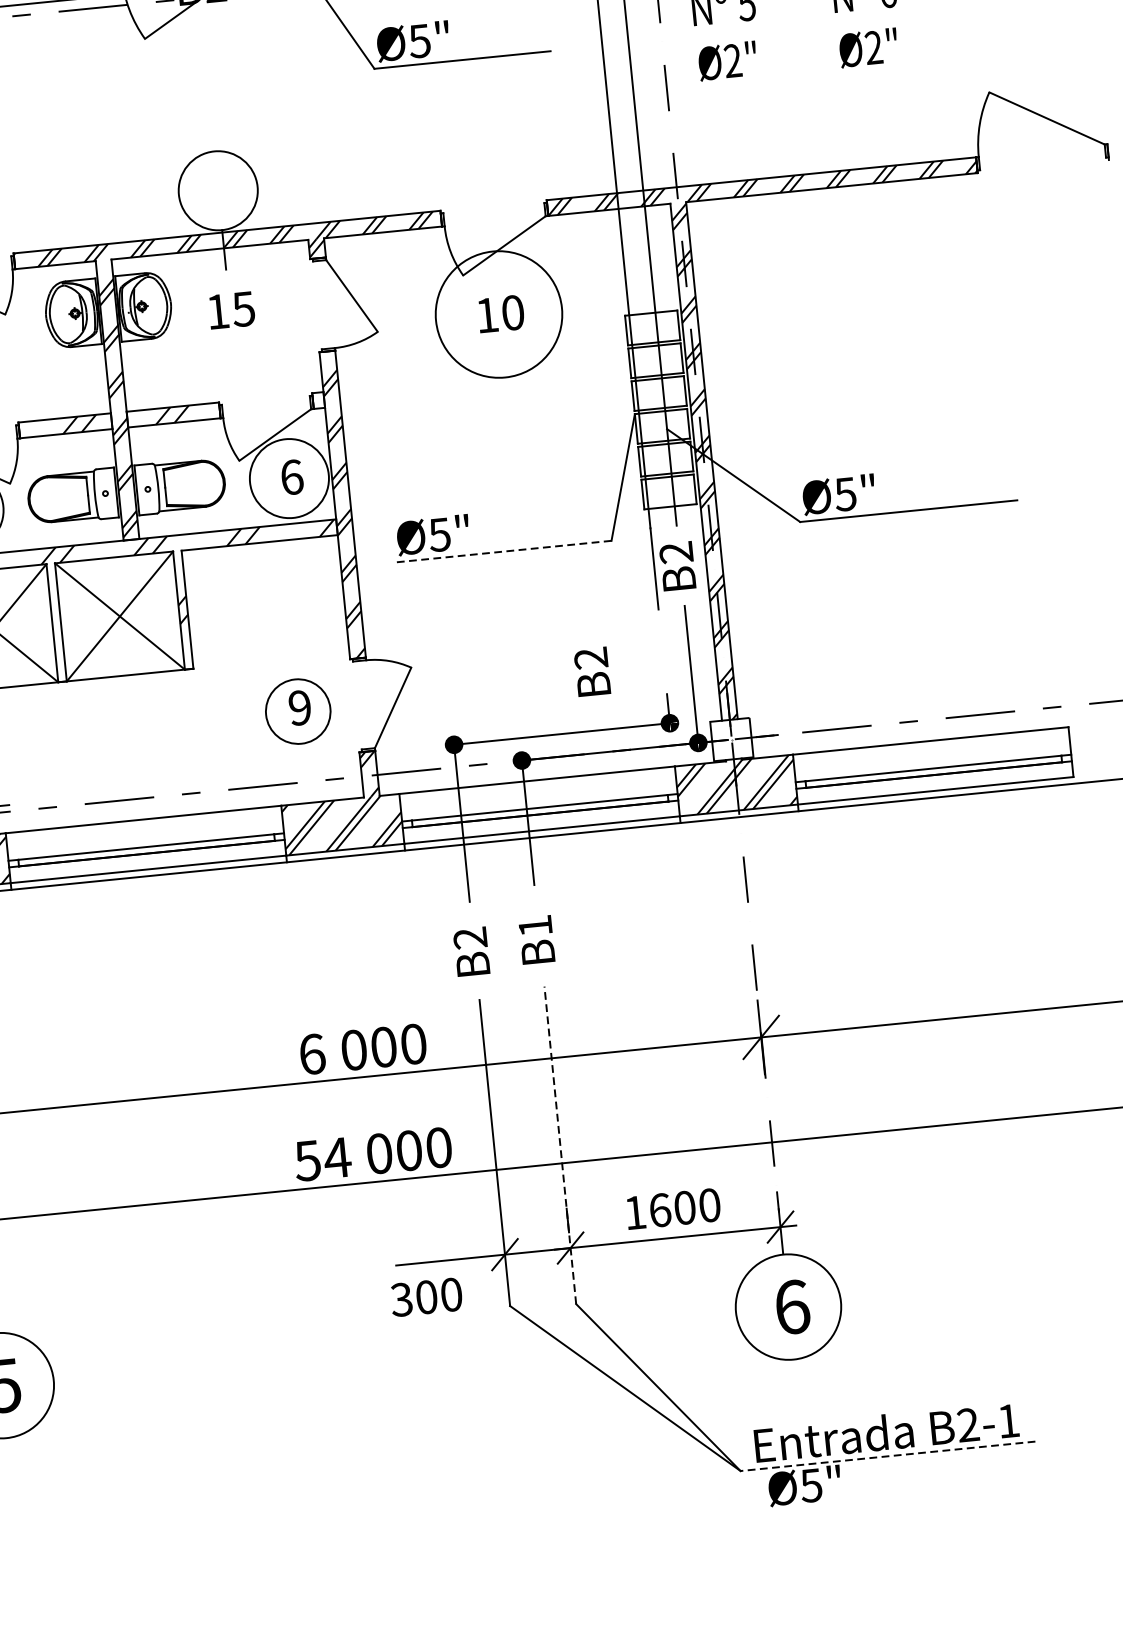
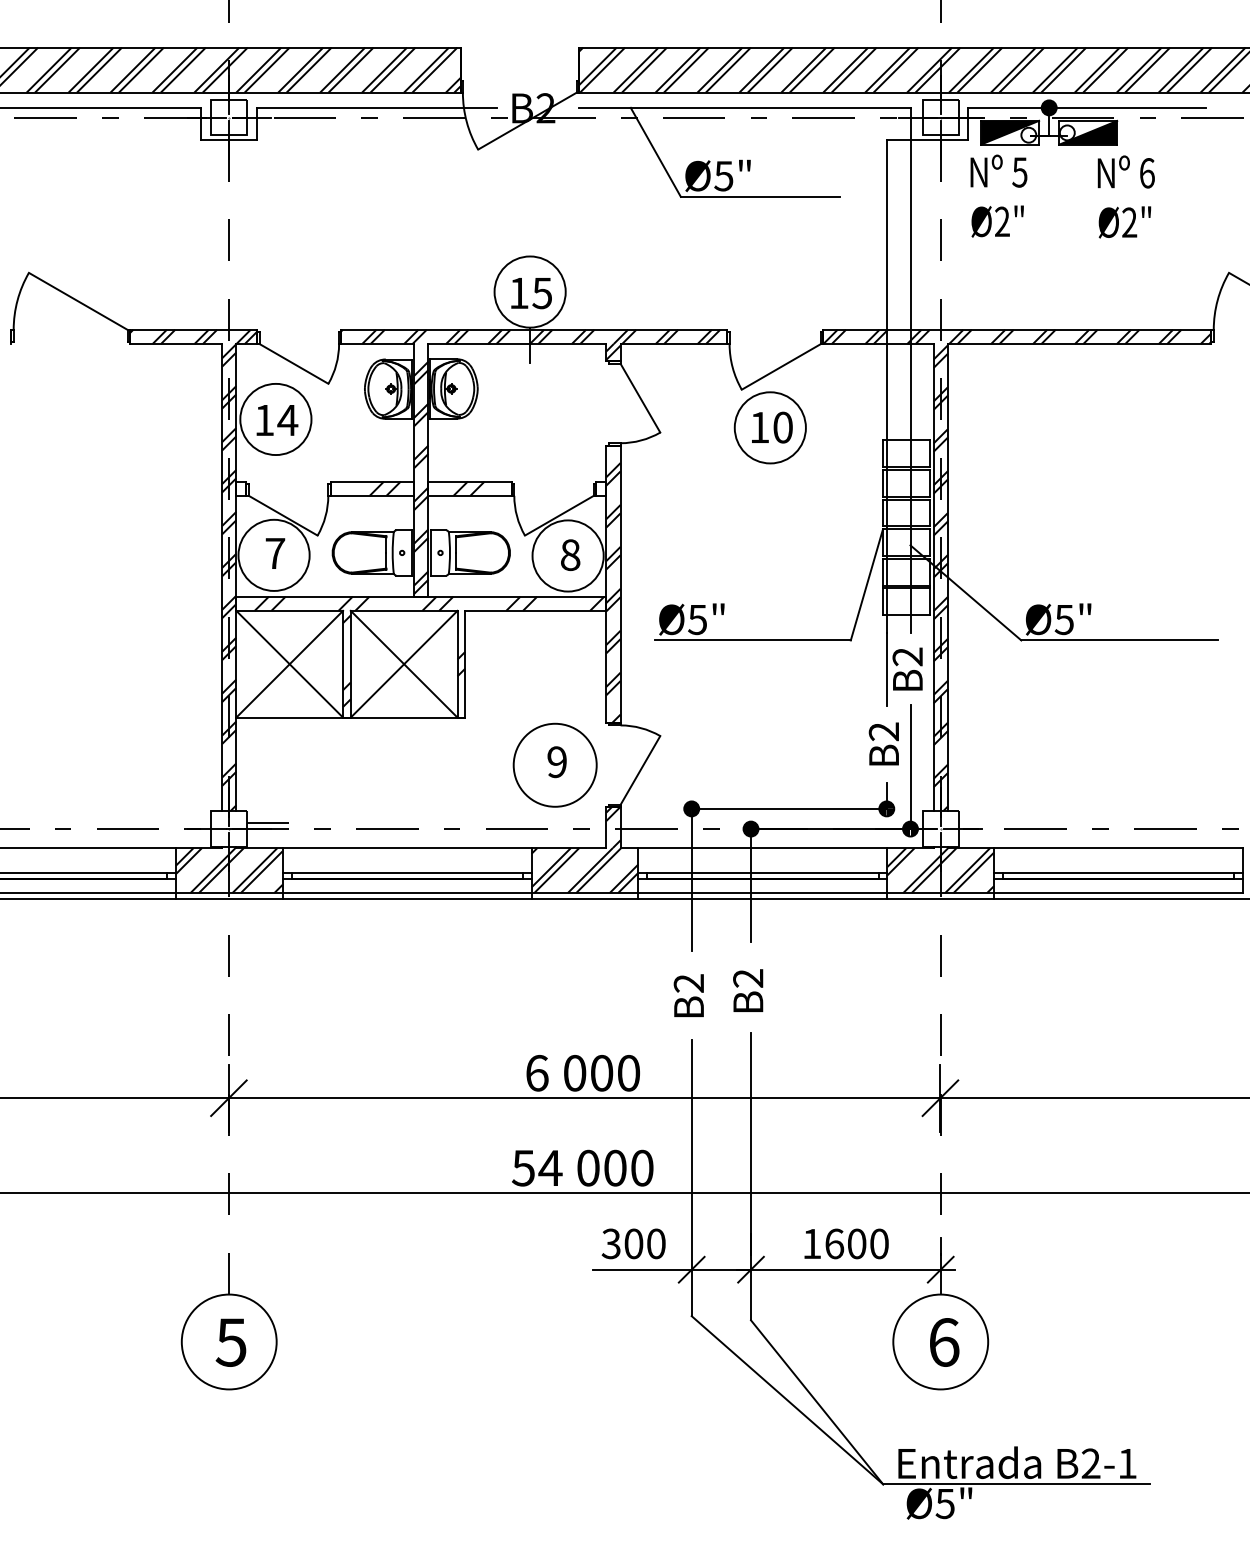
text: (231, 310) -> (531, 293), moved
circle: (498, 314) -> (769, 427), size x0.62
text: (291, 476) -> (570, 554), 6 -> 8
line: (502, 551) -> (752, 640), dashed -> solid
hatch: (55, 618) -> (346, 660), added
text: (591, 671) -> (883, 743), moved
circle: (297, 710) -> (554, 764), size x1.43
text: (535, 926) -> (748, 978), B1 -> B2
line: (560, 1144) -> (751, 1176), dashed -> solid
text: (426, 1296) -> (633, 1243), moved
line: (886, 1456) -> (1015, 1484), dashed -> solid

